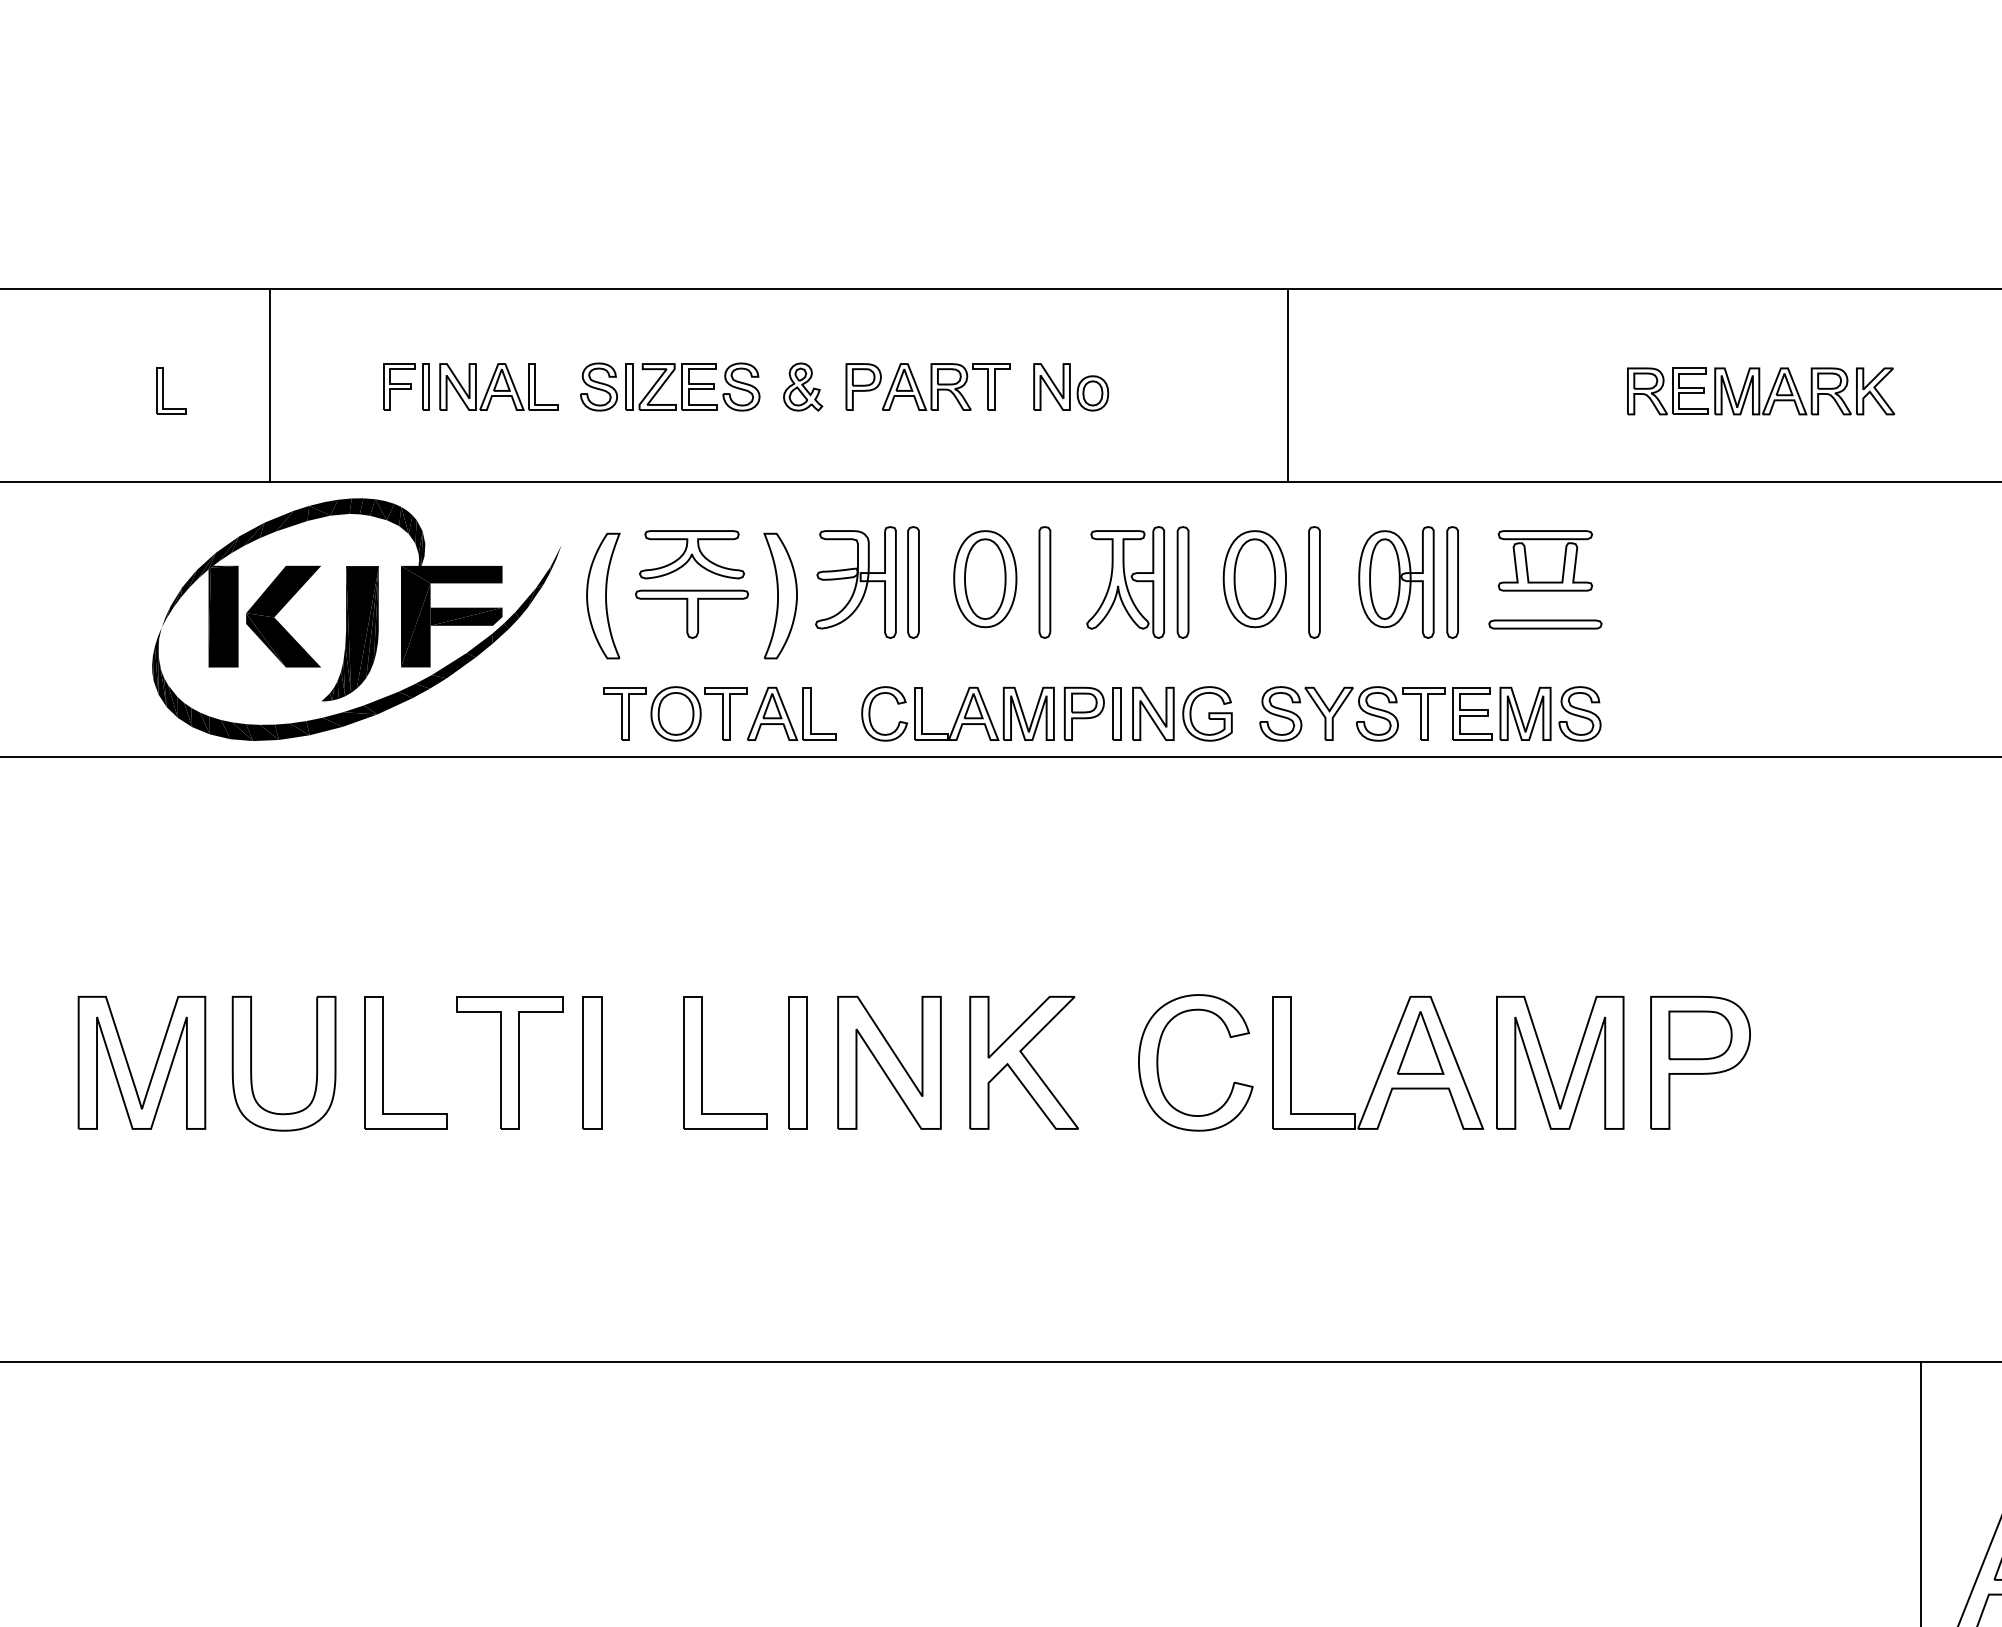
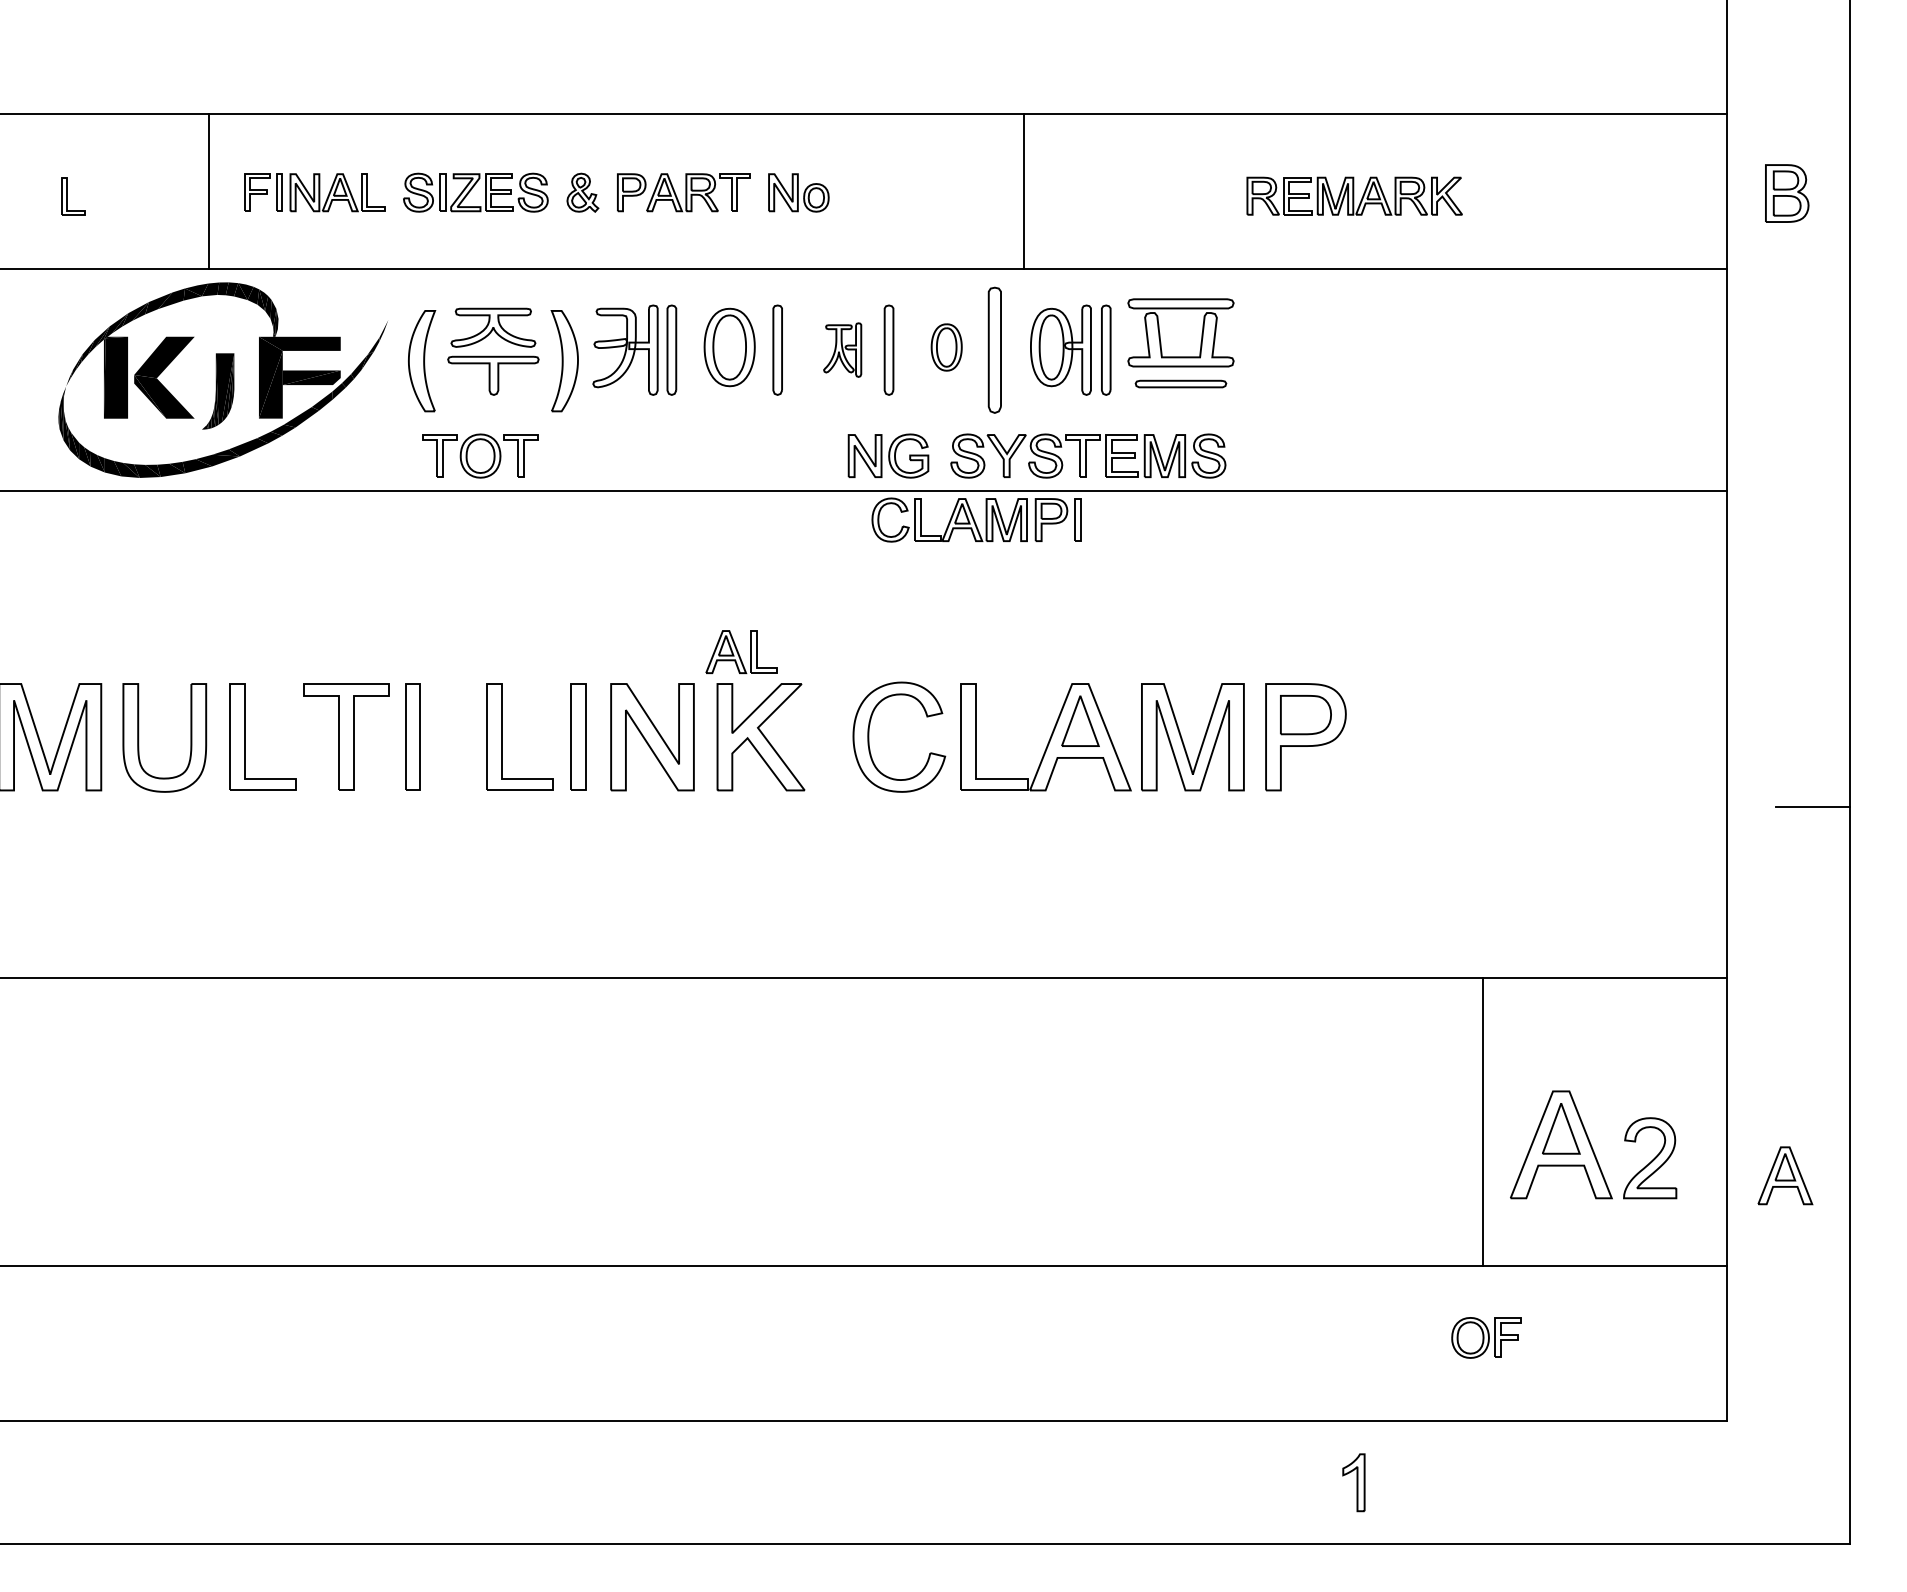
line: (270, 384) -> (208, 190), moved
line: (1287, 384) -> (1024, 190), moved
part: (1544, 560) -> (1180, 332), size x1.4
part: (1254, 579) -> (946, 347), size x0.6
part: (1125, 581) -> (842, 349), size x0.6
part: (1313, 581) -> (994, 349), size x1.4
part: (350, 633) -> (218, 391), size x0.7
part: (791, 713) -> (741, 651), moved
part: (991, 713) -> (976, 519), moved

